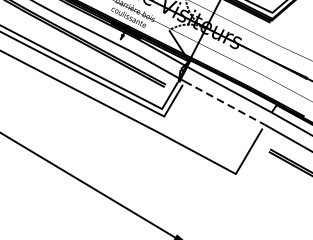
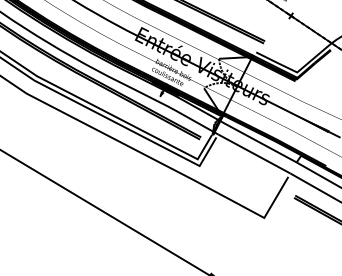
line: (225, 103) -> (254, 154), dashed -> solid

